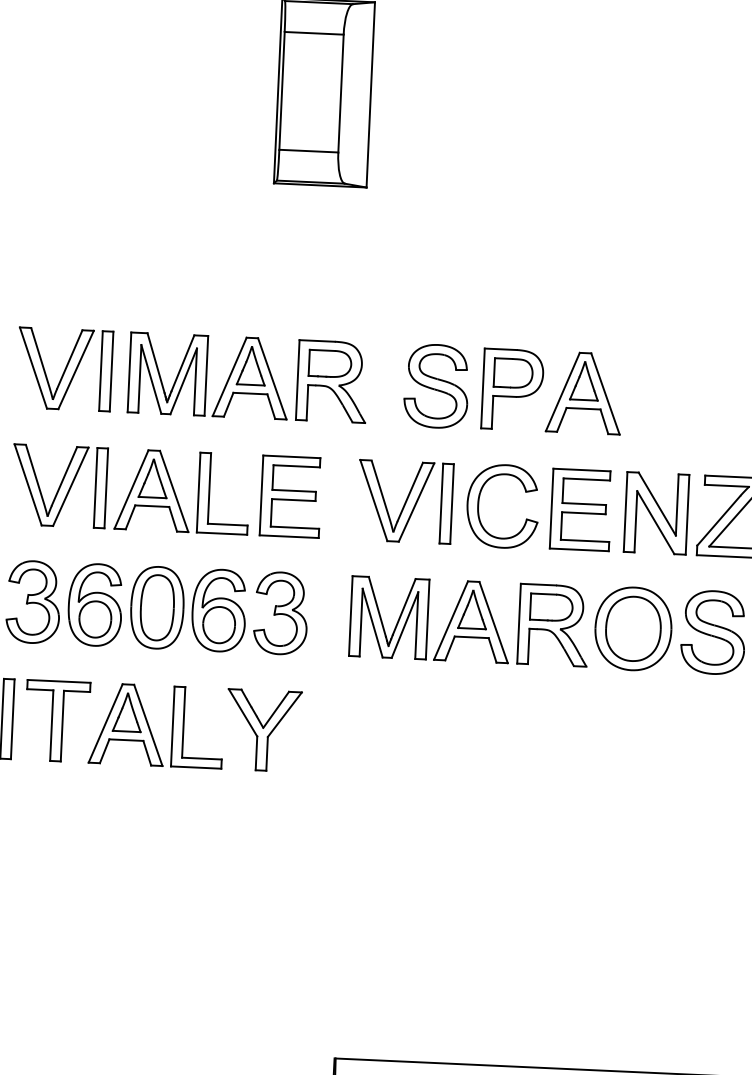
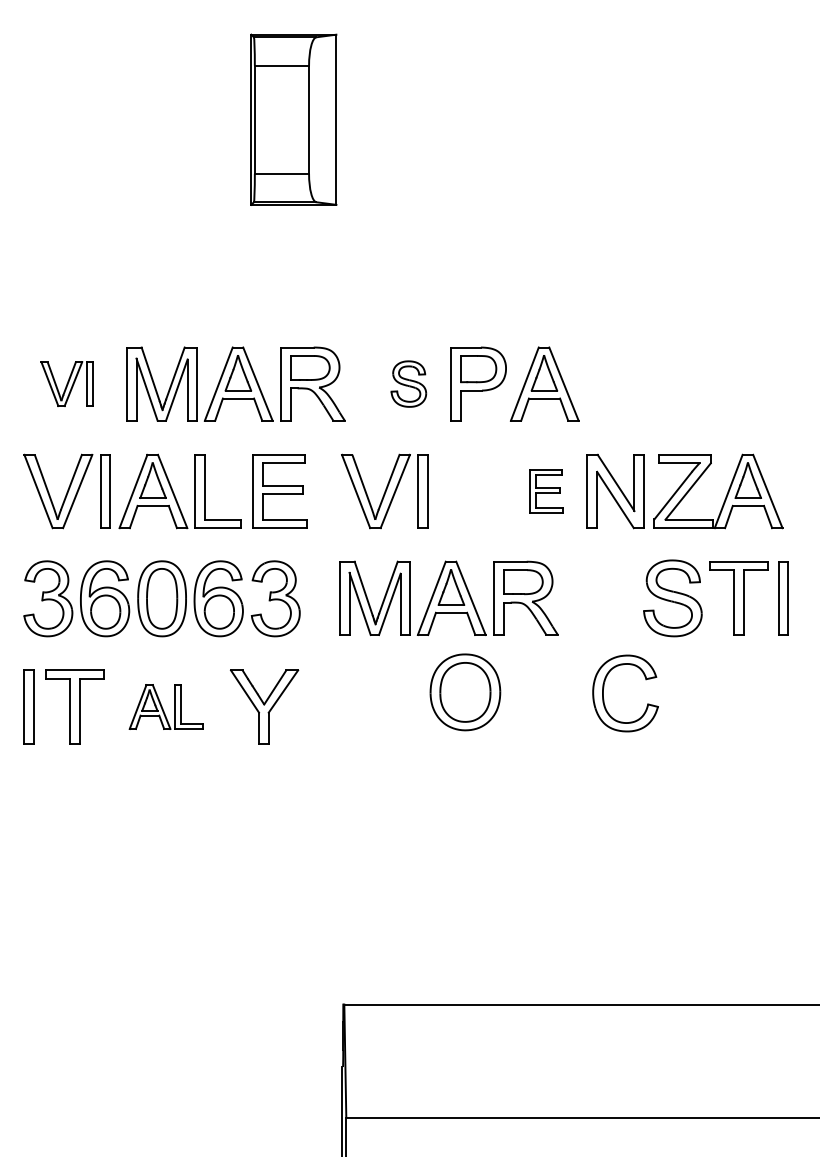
part: (63, 368) -> (66, 383), size x0.6
part: (436, 385) -> (408, 383), size x0.6
part: (480, 498) -> (604, 687), moved
part: (581, 509) -> (546, 491), size x0.6
part: (633, 629) -> (465, 692), moved
part: (155, 725) -> (165, 706), size x0.6

